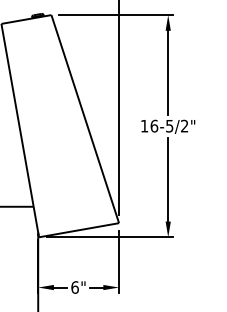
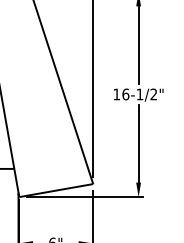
text: (169, 126) -> (139, 94), 16-5/2" -> 16-1/2"

